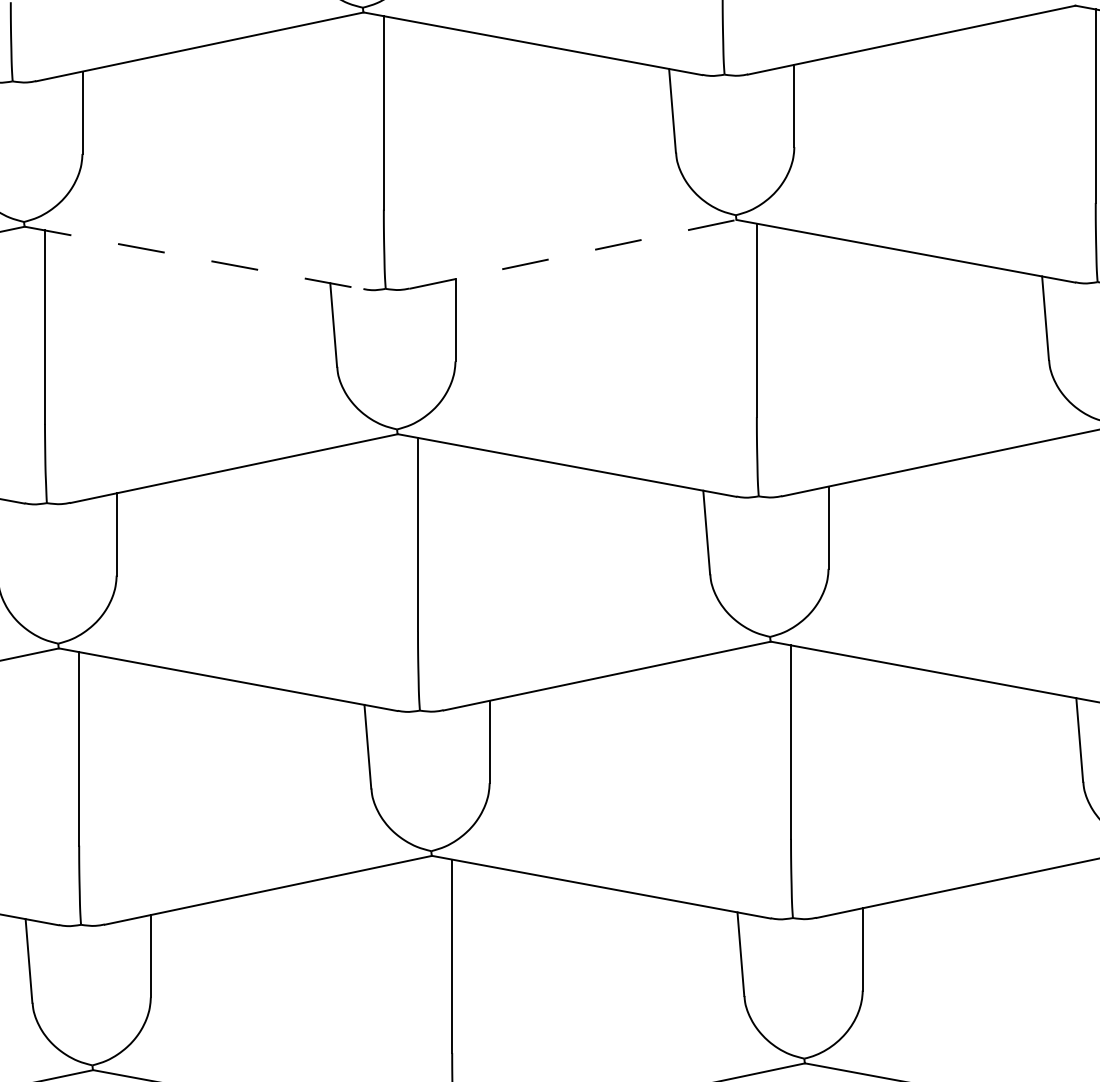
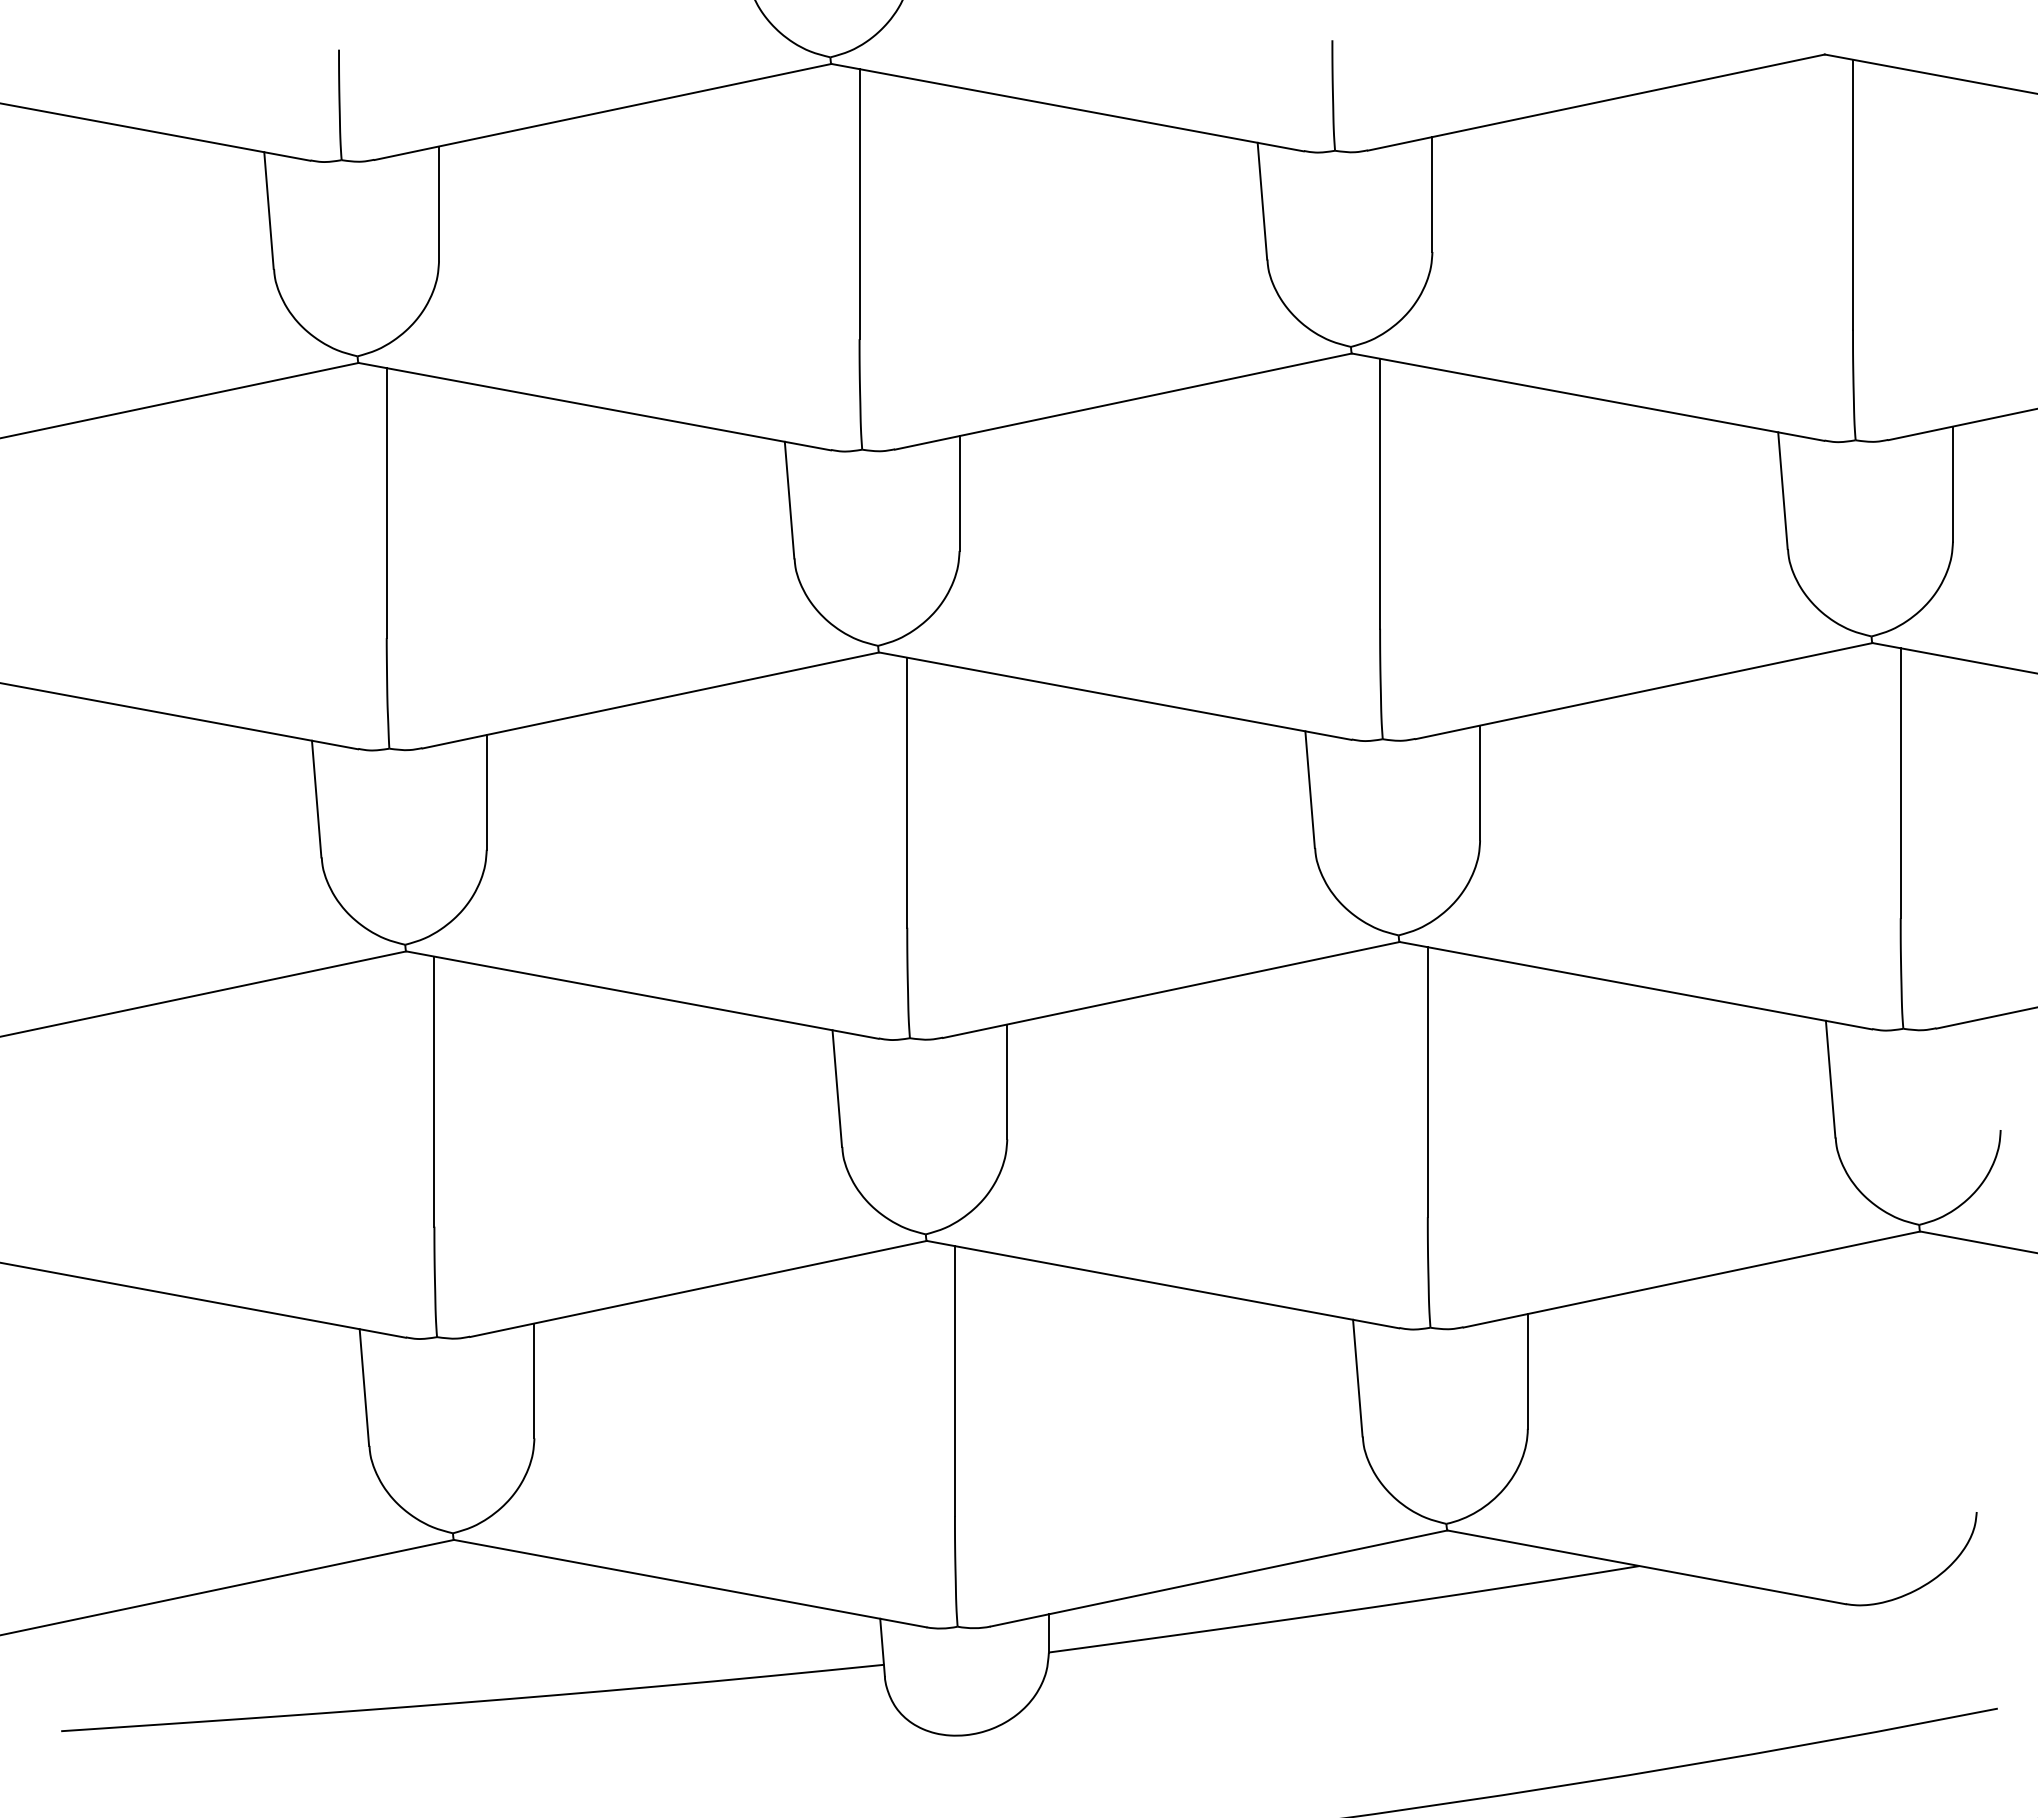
line: (573, 254) -> (1124, 401), dashed -> solid
line: (194, 257) -> (595, 406), dashed -> solid

